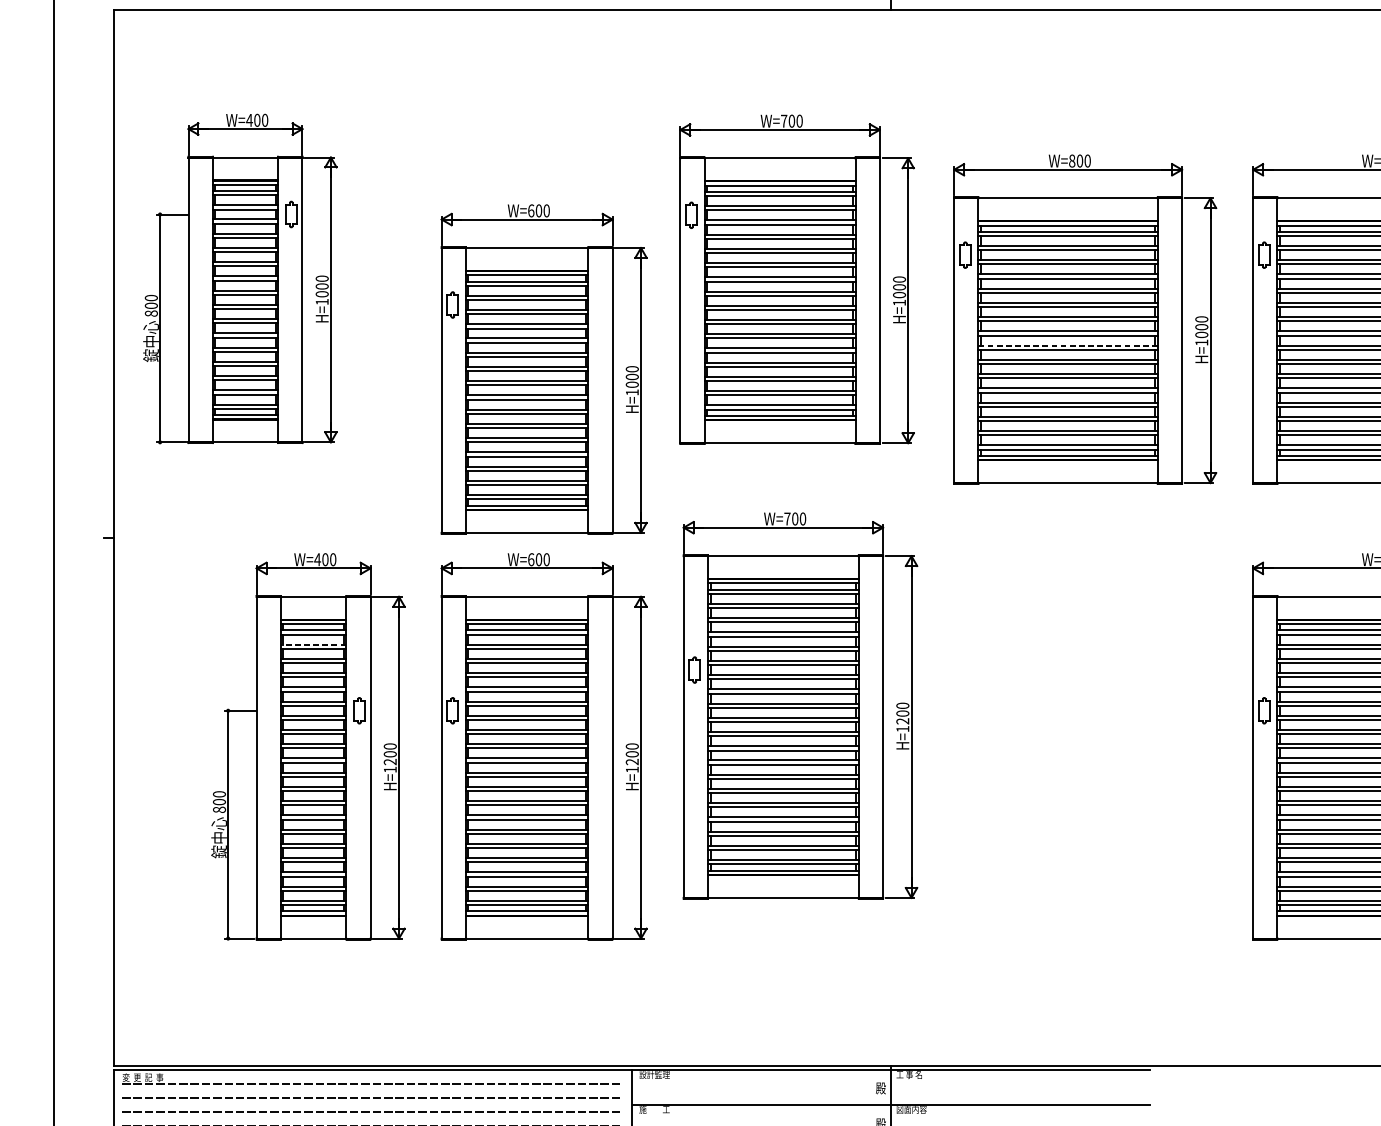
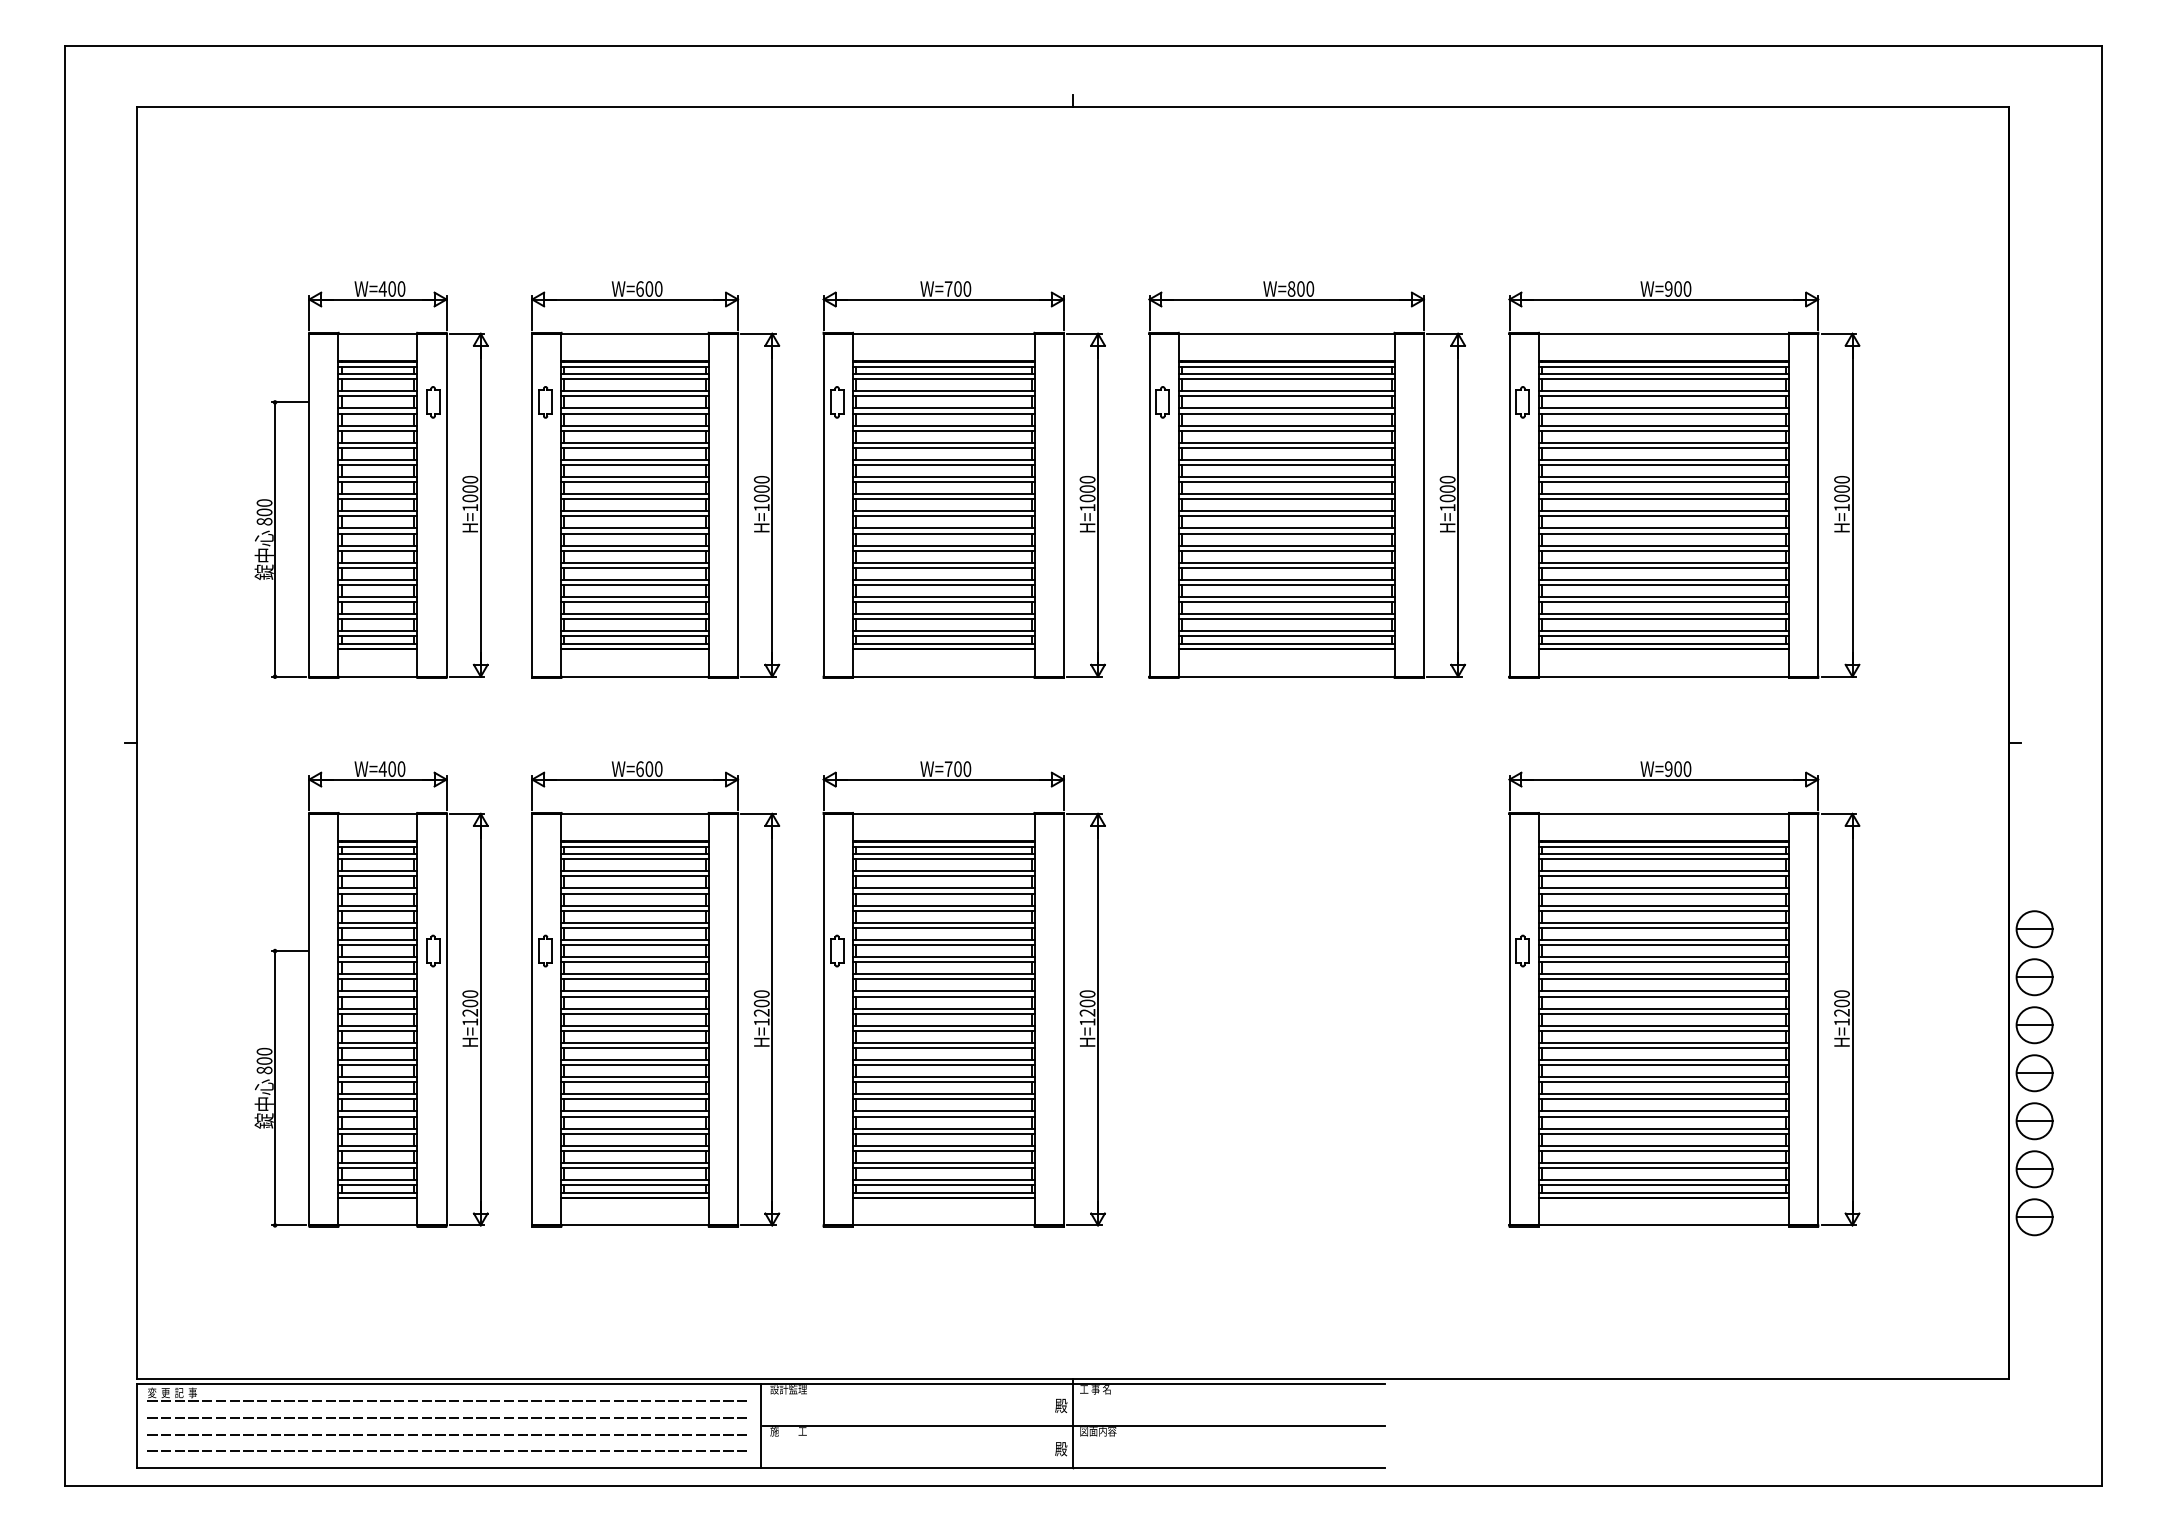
part: (240, 278) -> (371, 479), moved
part: (796, 279) -> (963, 479), moved
line: (1068, 345) -> (1287, 511), dashed -> solid
part: (544, 369) -> (655, 479), moved
line: (313, 644) -> (377, 871), dashed -> solid
part: (799, 706) -> (963, 994), moved

